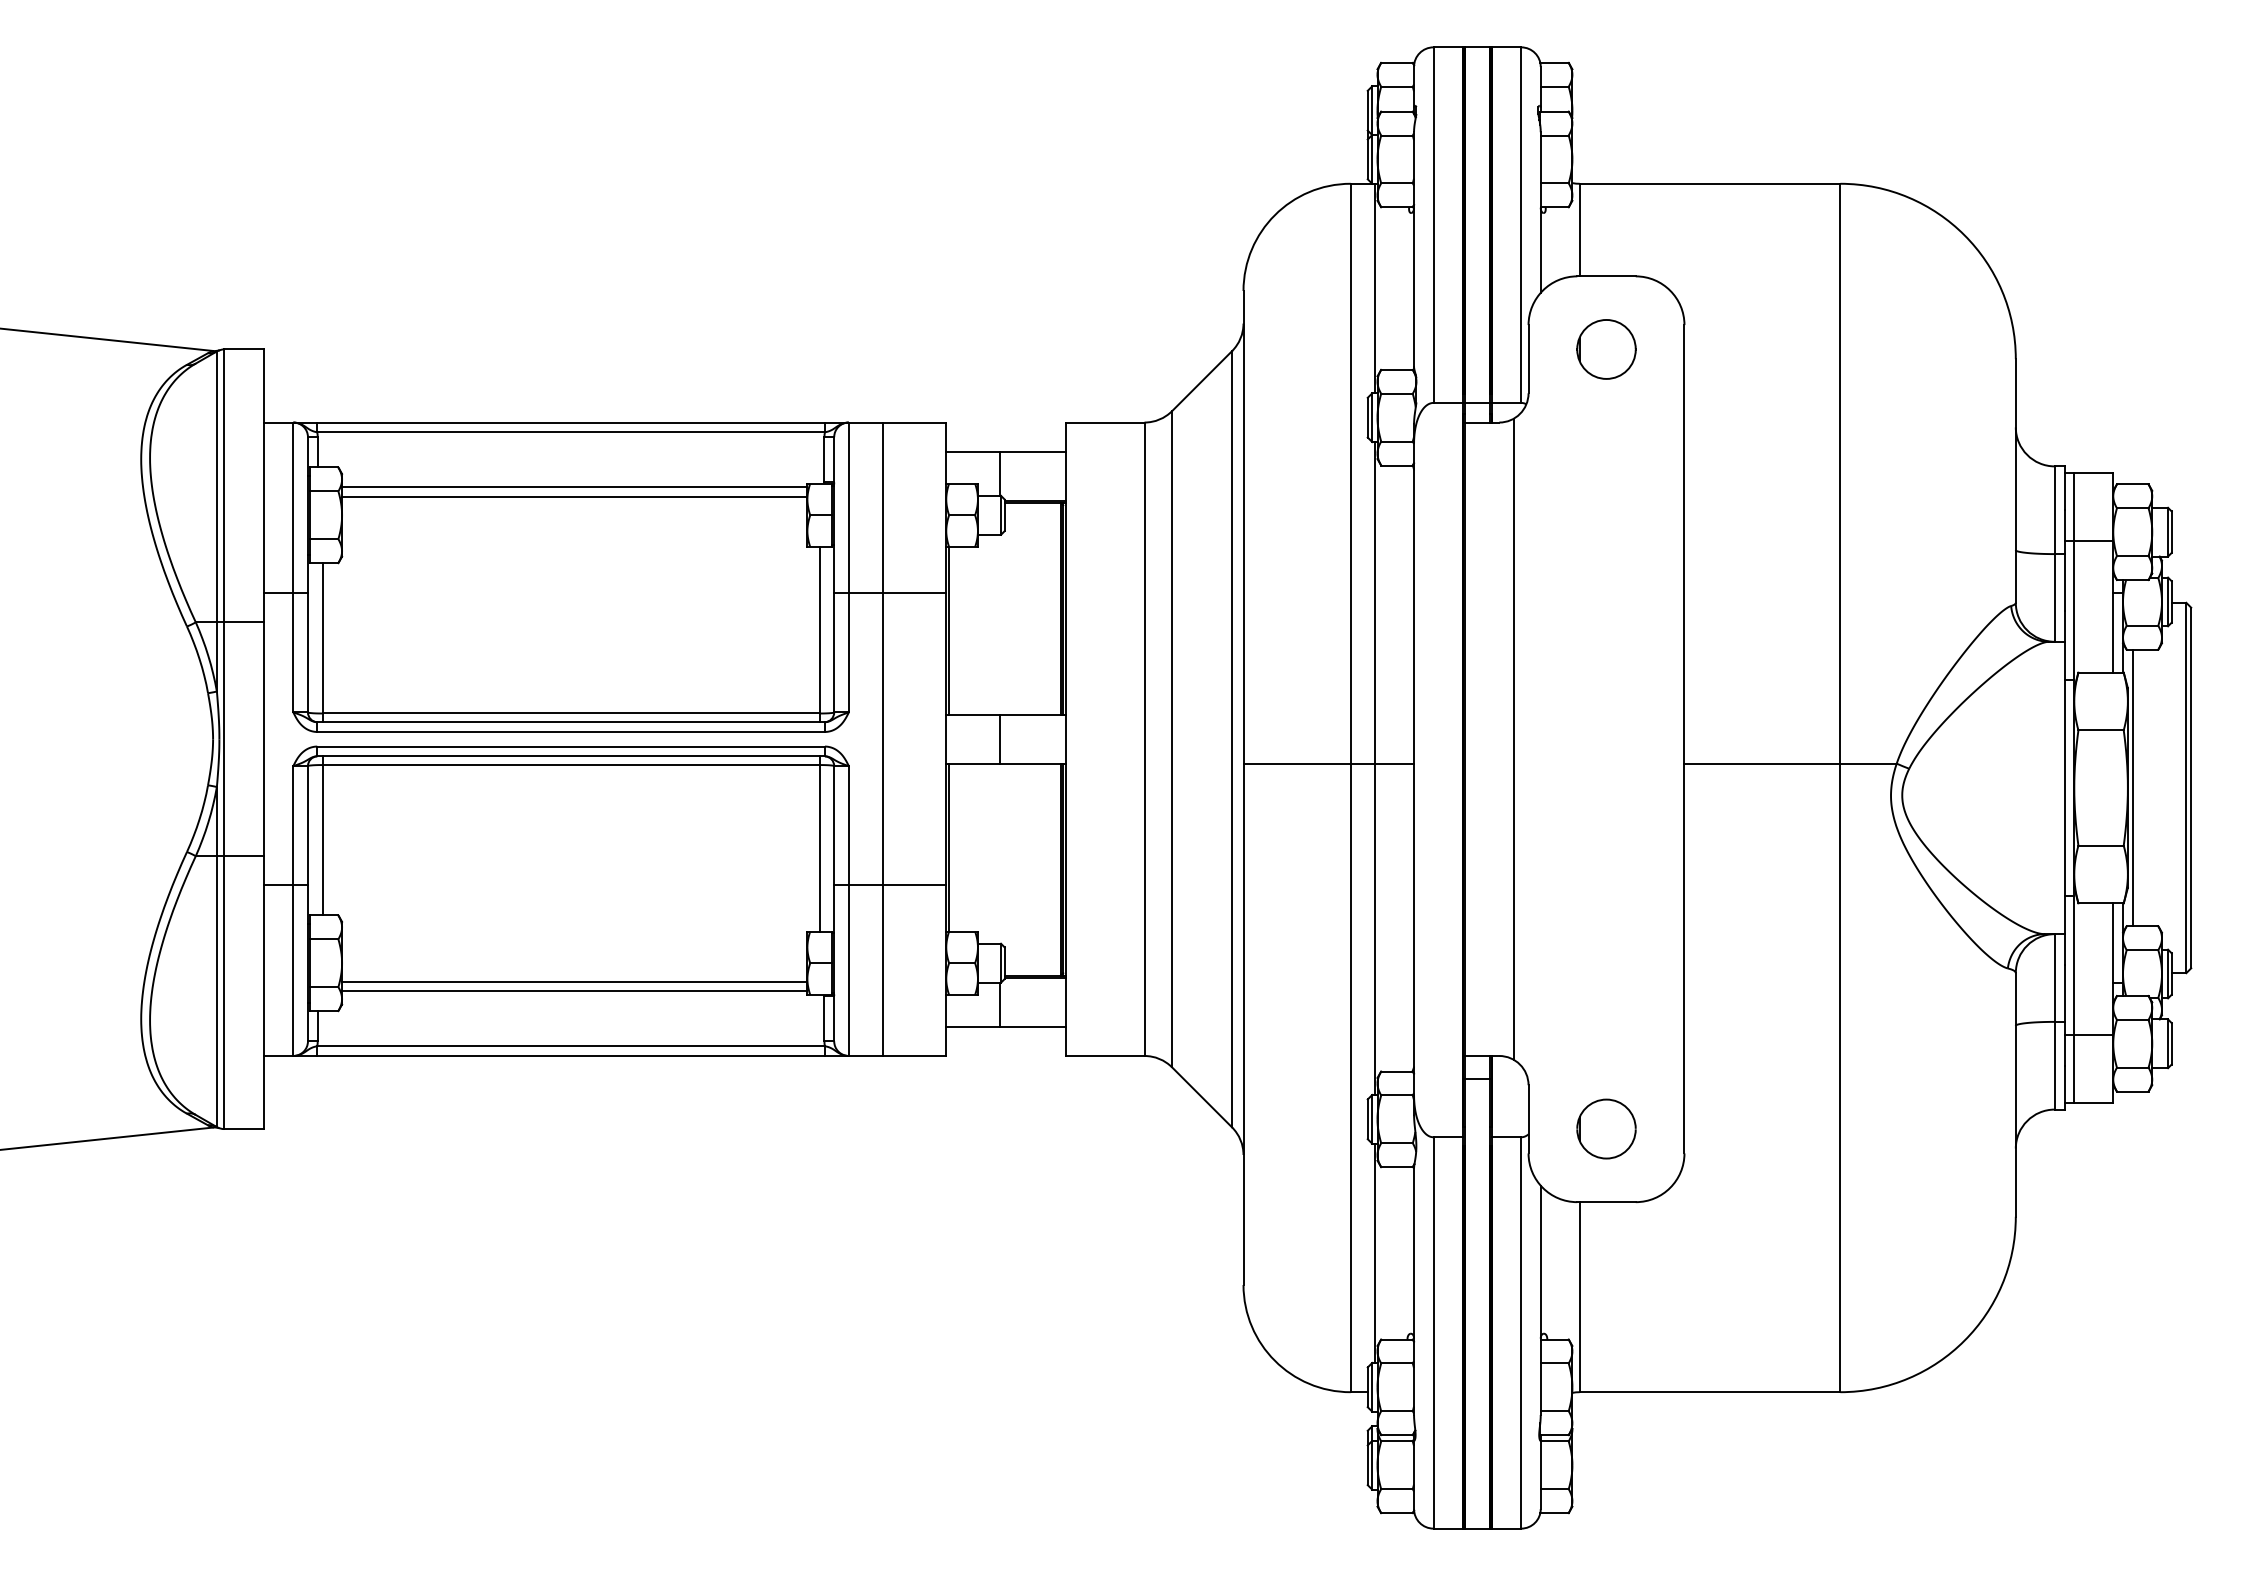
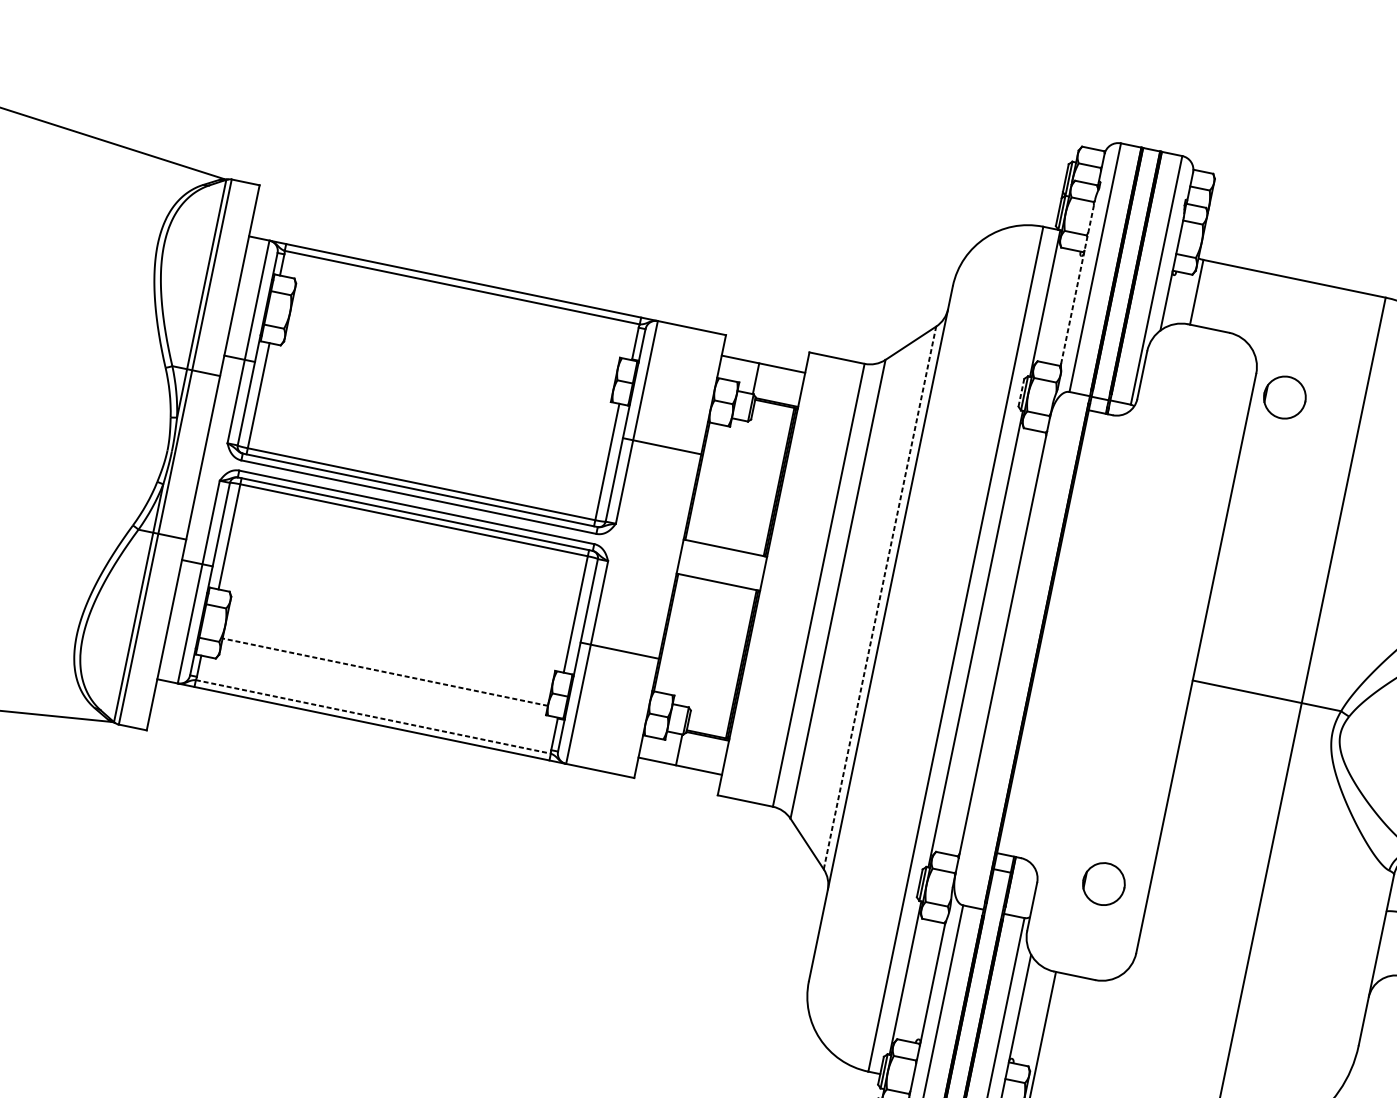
line: (1414, 249) -> (1078, 281), solid -> dashed
part: (1606, 349) -> (1284, 397), moved
line: (1367, 417) -> (1021, 392), solid -> dashed
line: (574, 487) -> (456, 326), removed
line: (574, 497) -> (455, 333), removed
line: (882, 738) -> (635, 546), removed
line: (999, 738) -> (717, 563), removed
line: (1232, 738) -> (880, 597), solid -> dashed
line: (1513, 738) -> (1076, 638), removed
line: (1328, 763) -> (943, 628), removed
line: (574, 981) -> (385, 672), solid -> dashed
line: (574, 991) -> (383, 679), removed
line: (571, 1046) -> (373, 717), solid -> dashed
part: (1606, 1128) -> (1104, 883), moved

